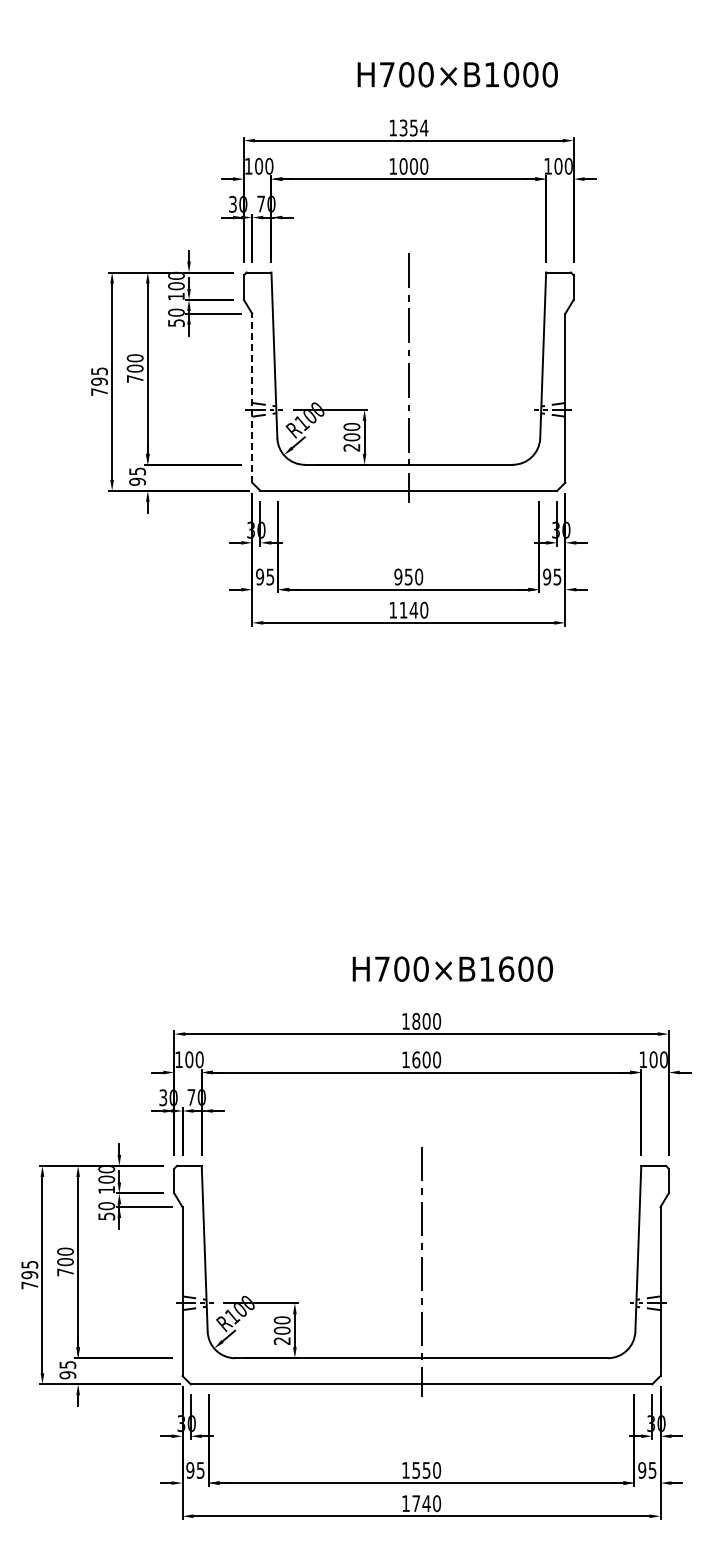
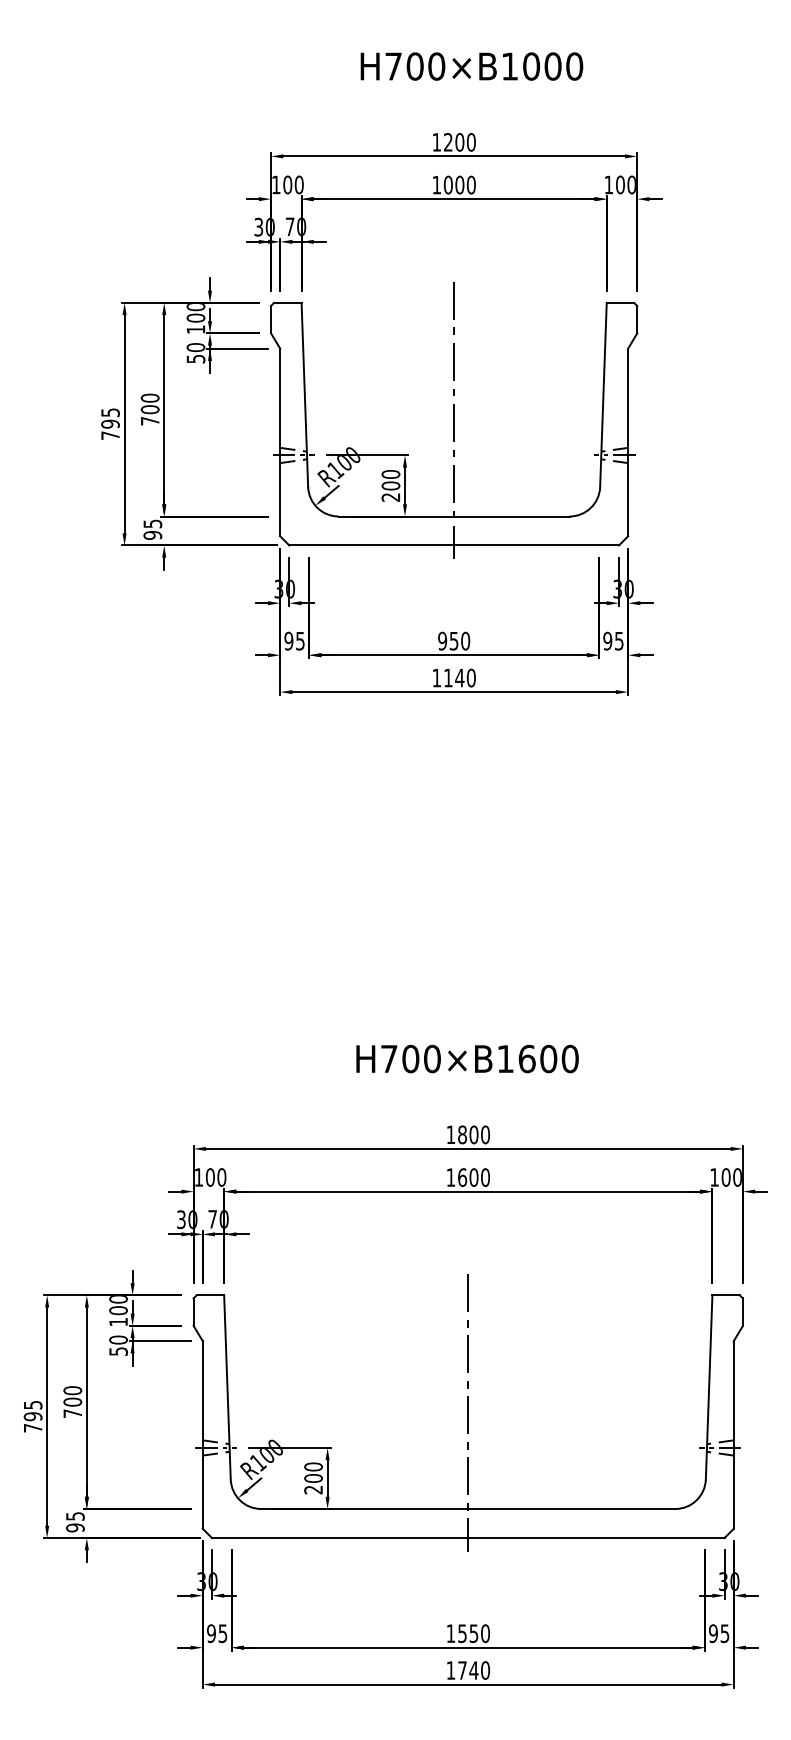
text: (457, 74) -> (471, 66), moved
text: (413, 127) -> (459, 141), 1354 -> 1200
line: (252, 397) -> (280, 441), dashed -> solid
text: (452, 968) -> (467, 1058), moved

